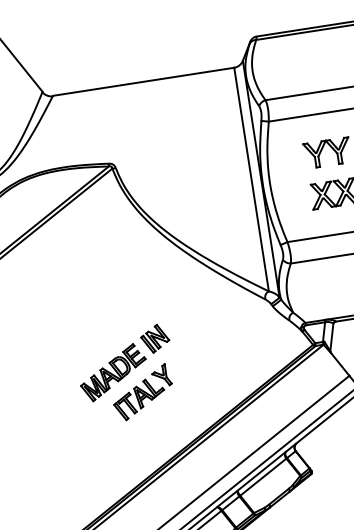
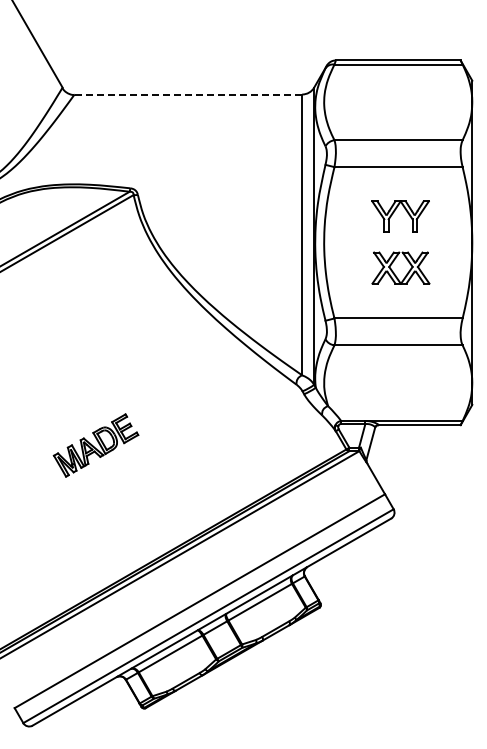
line: (143, 81) -> (188, 94), solid -> dashed
part: (154, 338) -> (153, 411), removed
part: (142, 392) -> (128, 475), removed

